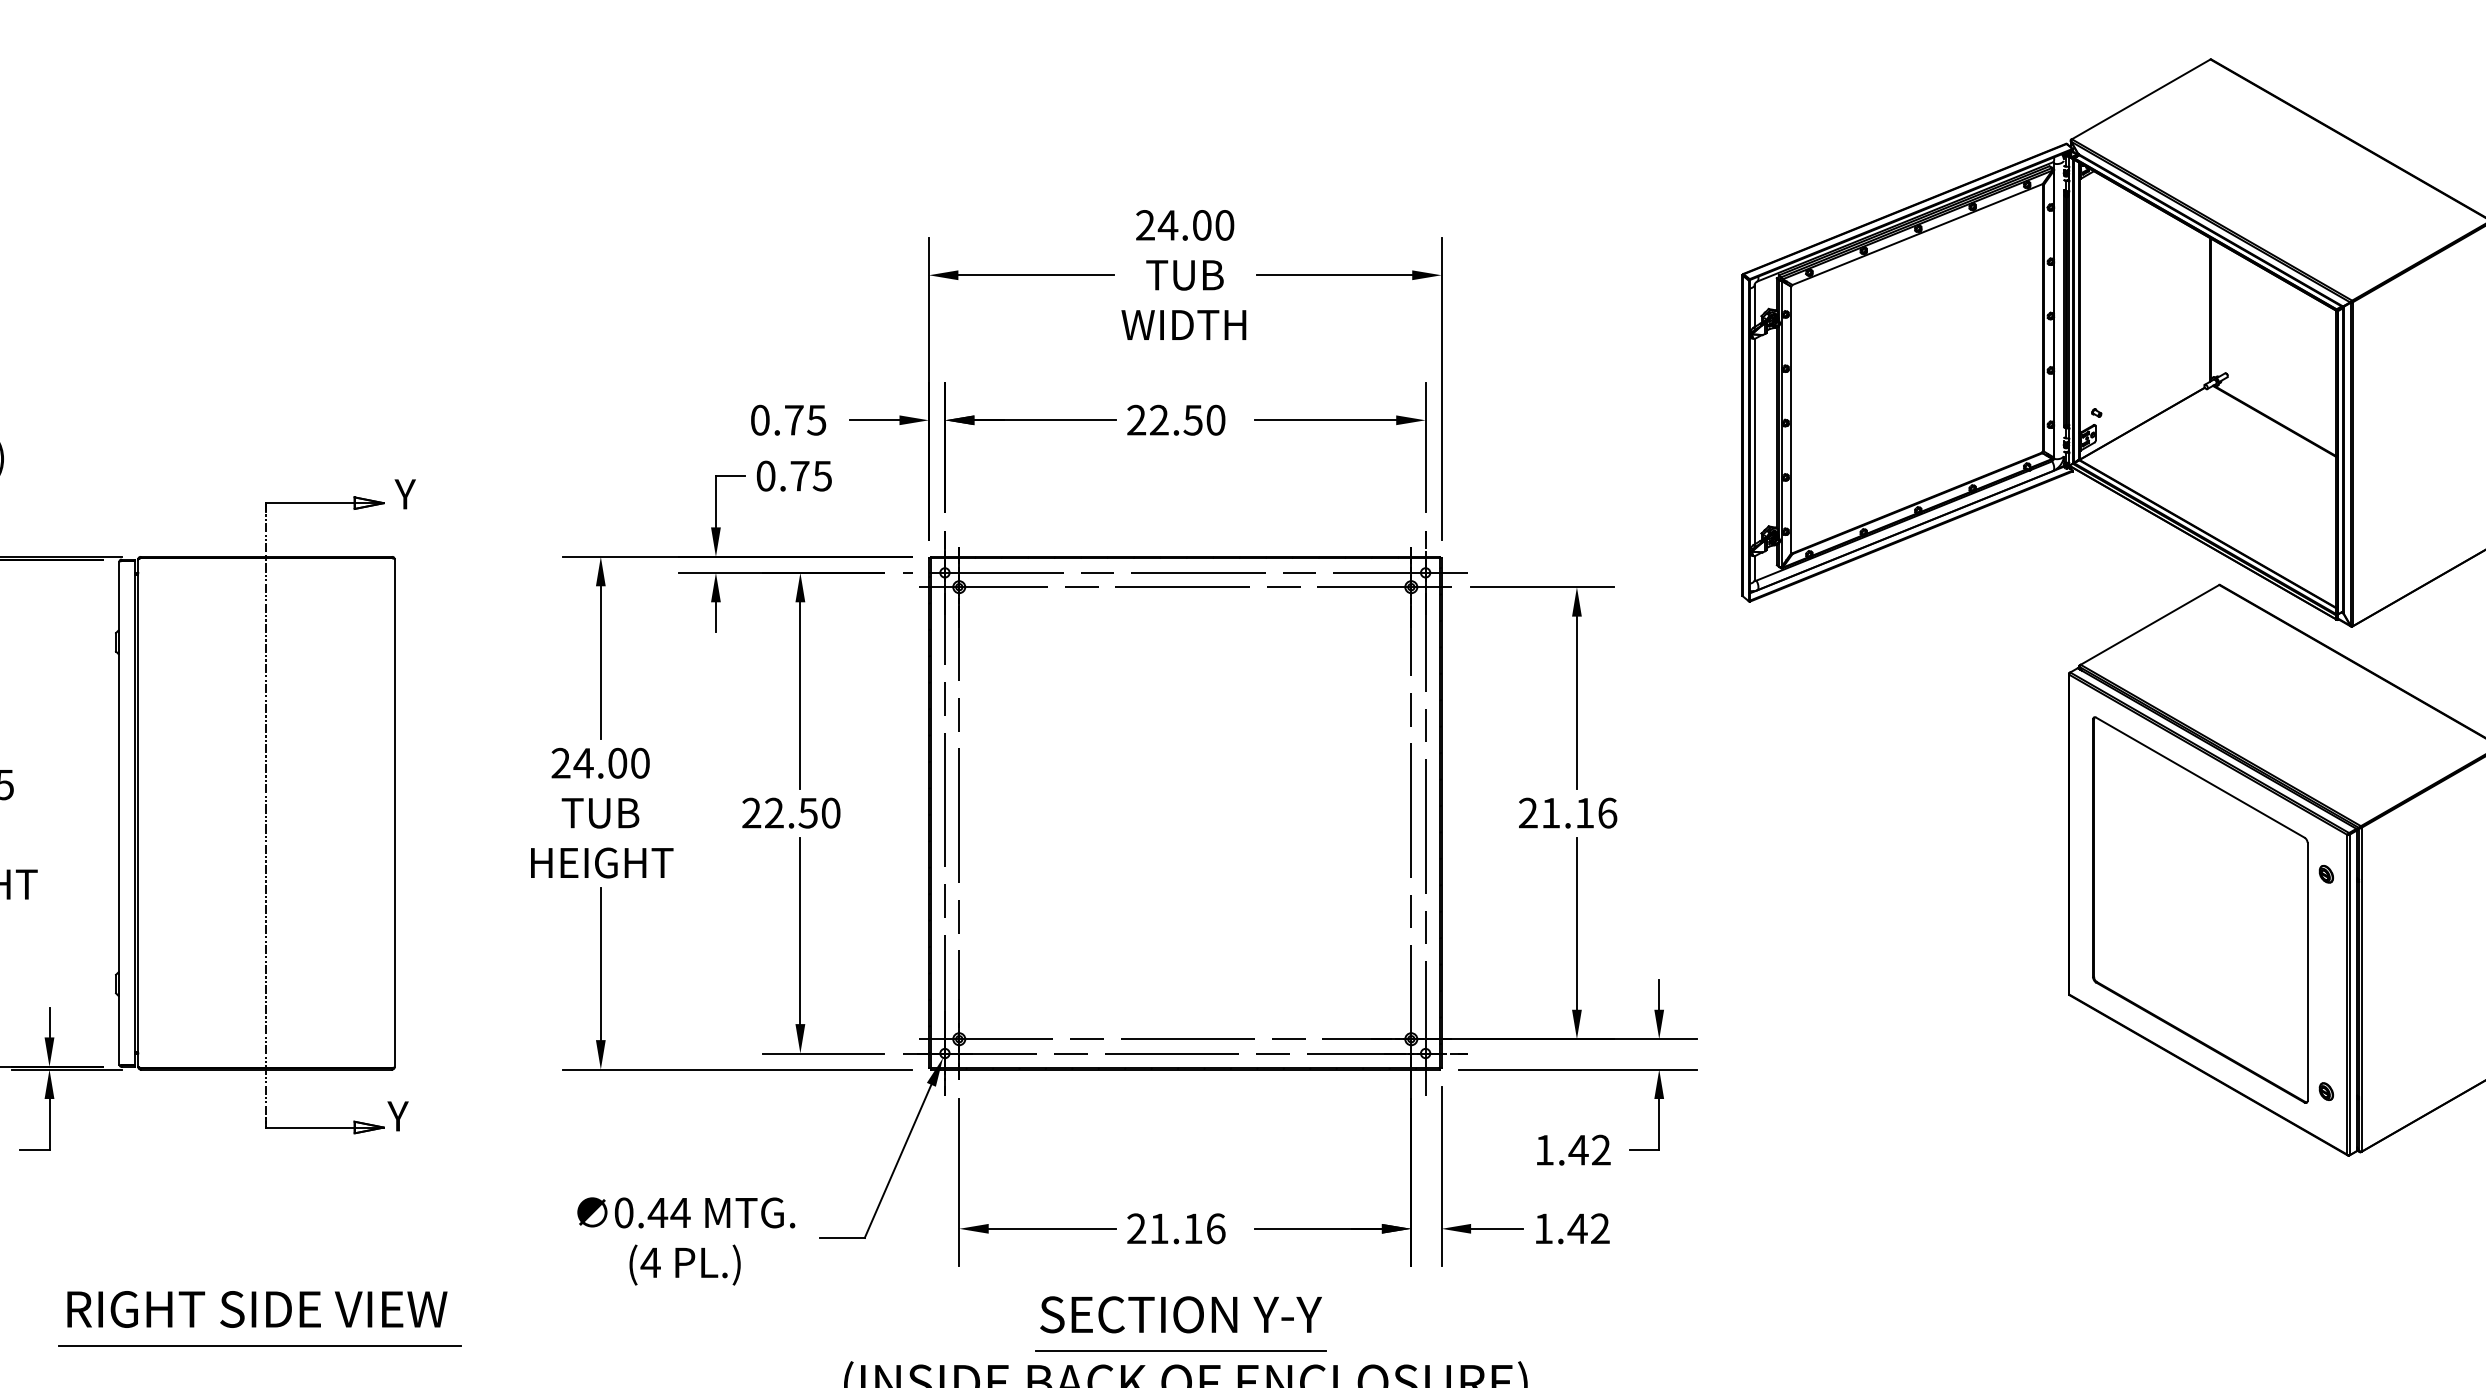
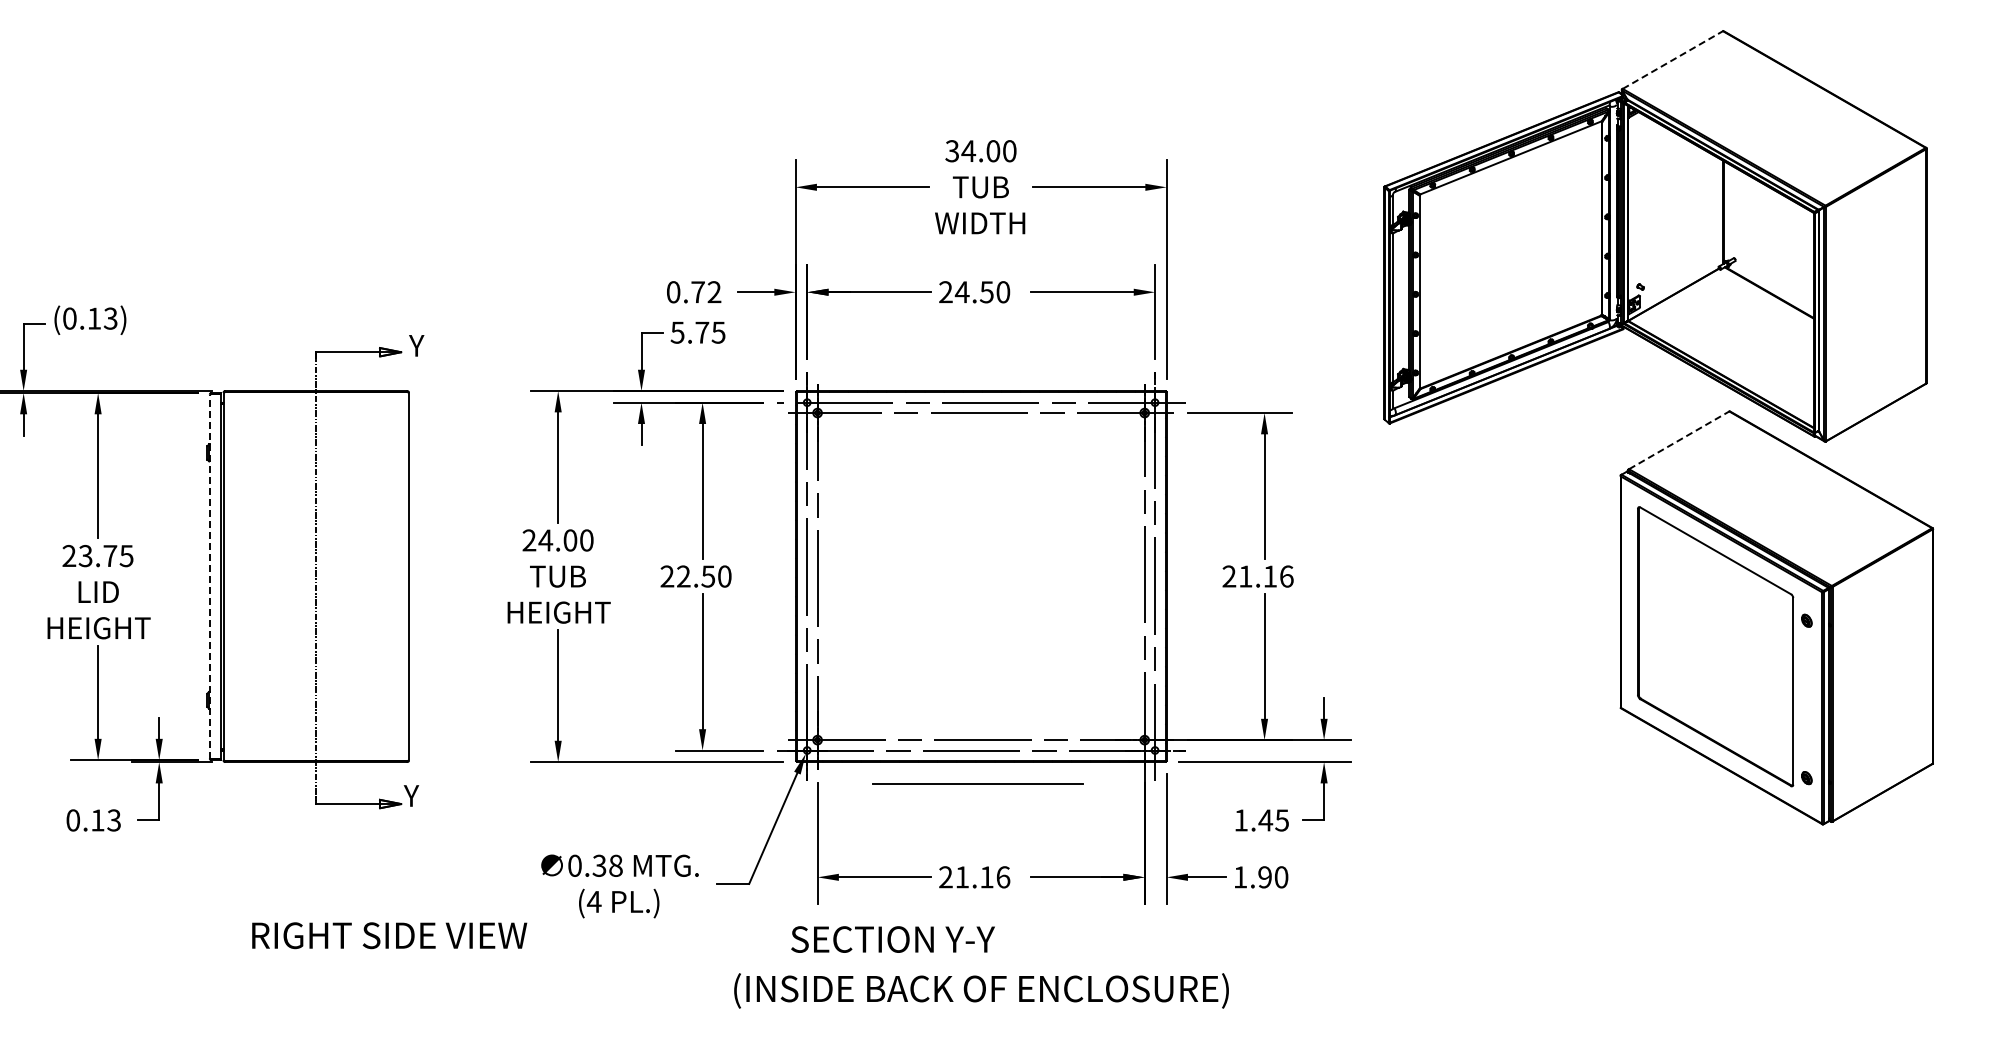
line: (2140, 100) -> (1672, 60), solid -> dashed
text: (1145, 225) -> (952, 151), 24.00 -> 34.00
text: (816, 420) -> (714, 292), 0.75 -> 0.72
text: (1158, 420) -> (961, 292), 22.50 -> 24.50
text: (765, 475) -> (677, 332), 0.75 -> 5.75
line: (2150, 625) -> (1679, 440), solid -> dashed
line: (118, 813) -> (209, 576), solid -> dashed
text: (1600, 1150) -> (1281, 820), 1.42 -> 1.45
text: (668, 1212) -> (607, 865), 0.44 -> 0.38
text: (1587, 1229) -> (1272, 877), 1.42 -> 1.90
text: (257, 1309) -> (389, 935), moved
text: (1180, 1314) -> (892, 939), moved
line: (259, 1346) -> (311, 962), removed
line: (1180, 1350) -> (977, 783), moved

